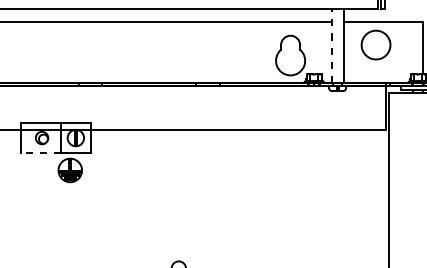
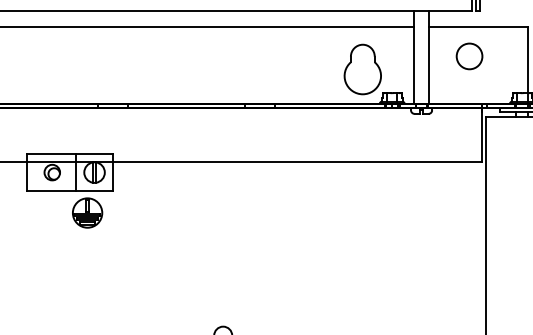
line: (331, 45) -> (414, 56), dashed -> solid
circle: (375, 45) -> (469, 56), size x0.71
line: (41, 152) -> (51, 190), dashed -> solid

